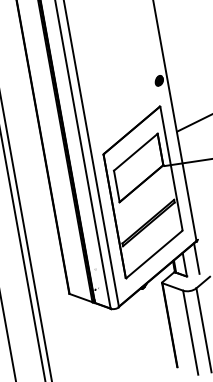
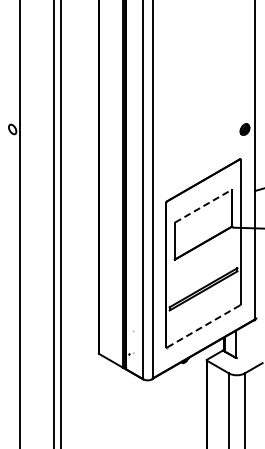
line: (136, 151) -> (204, 205), solid -> dashed
line: (154, 254) -> (203, 326), solid -> dashed
line: (196, 258) -> (251, 339), removed

